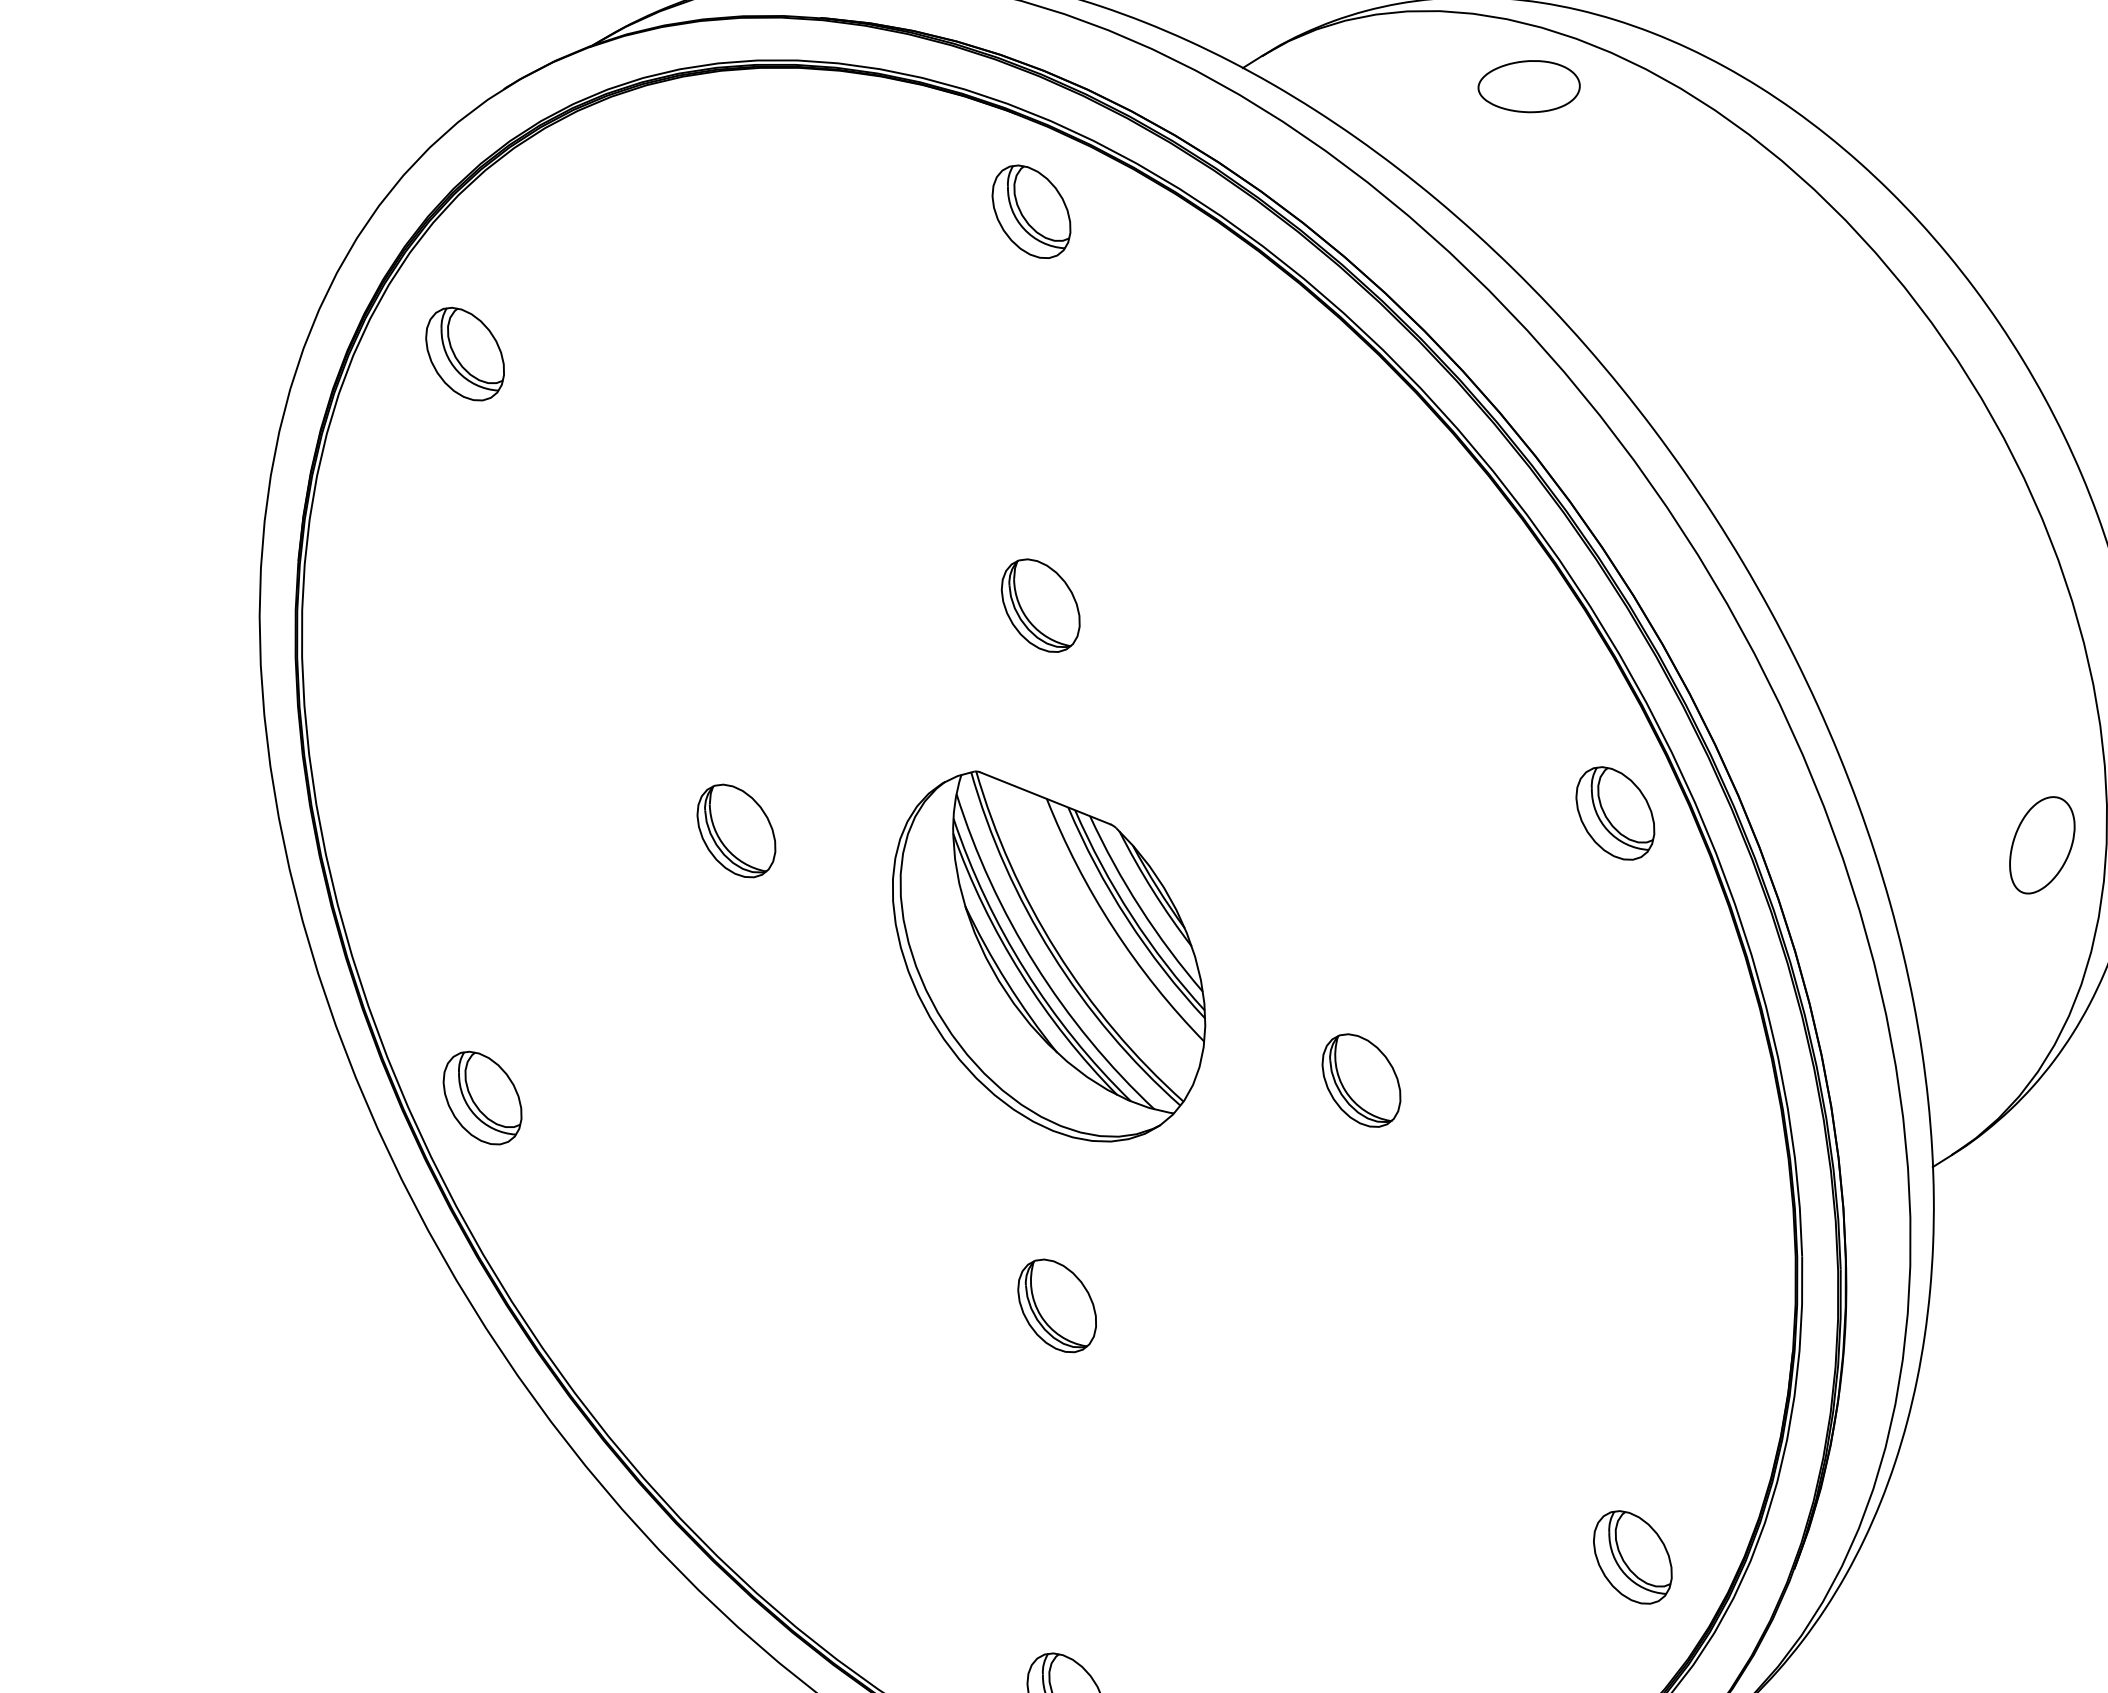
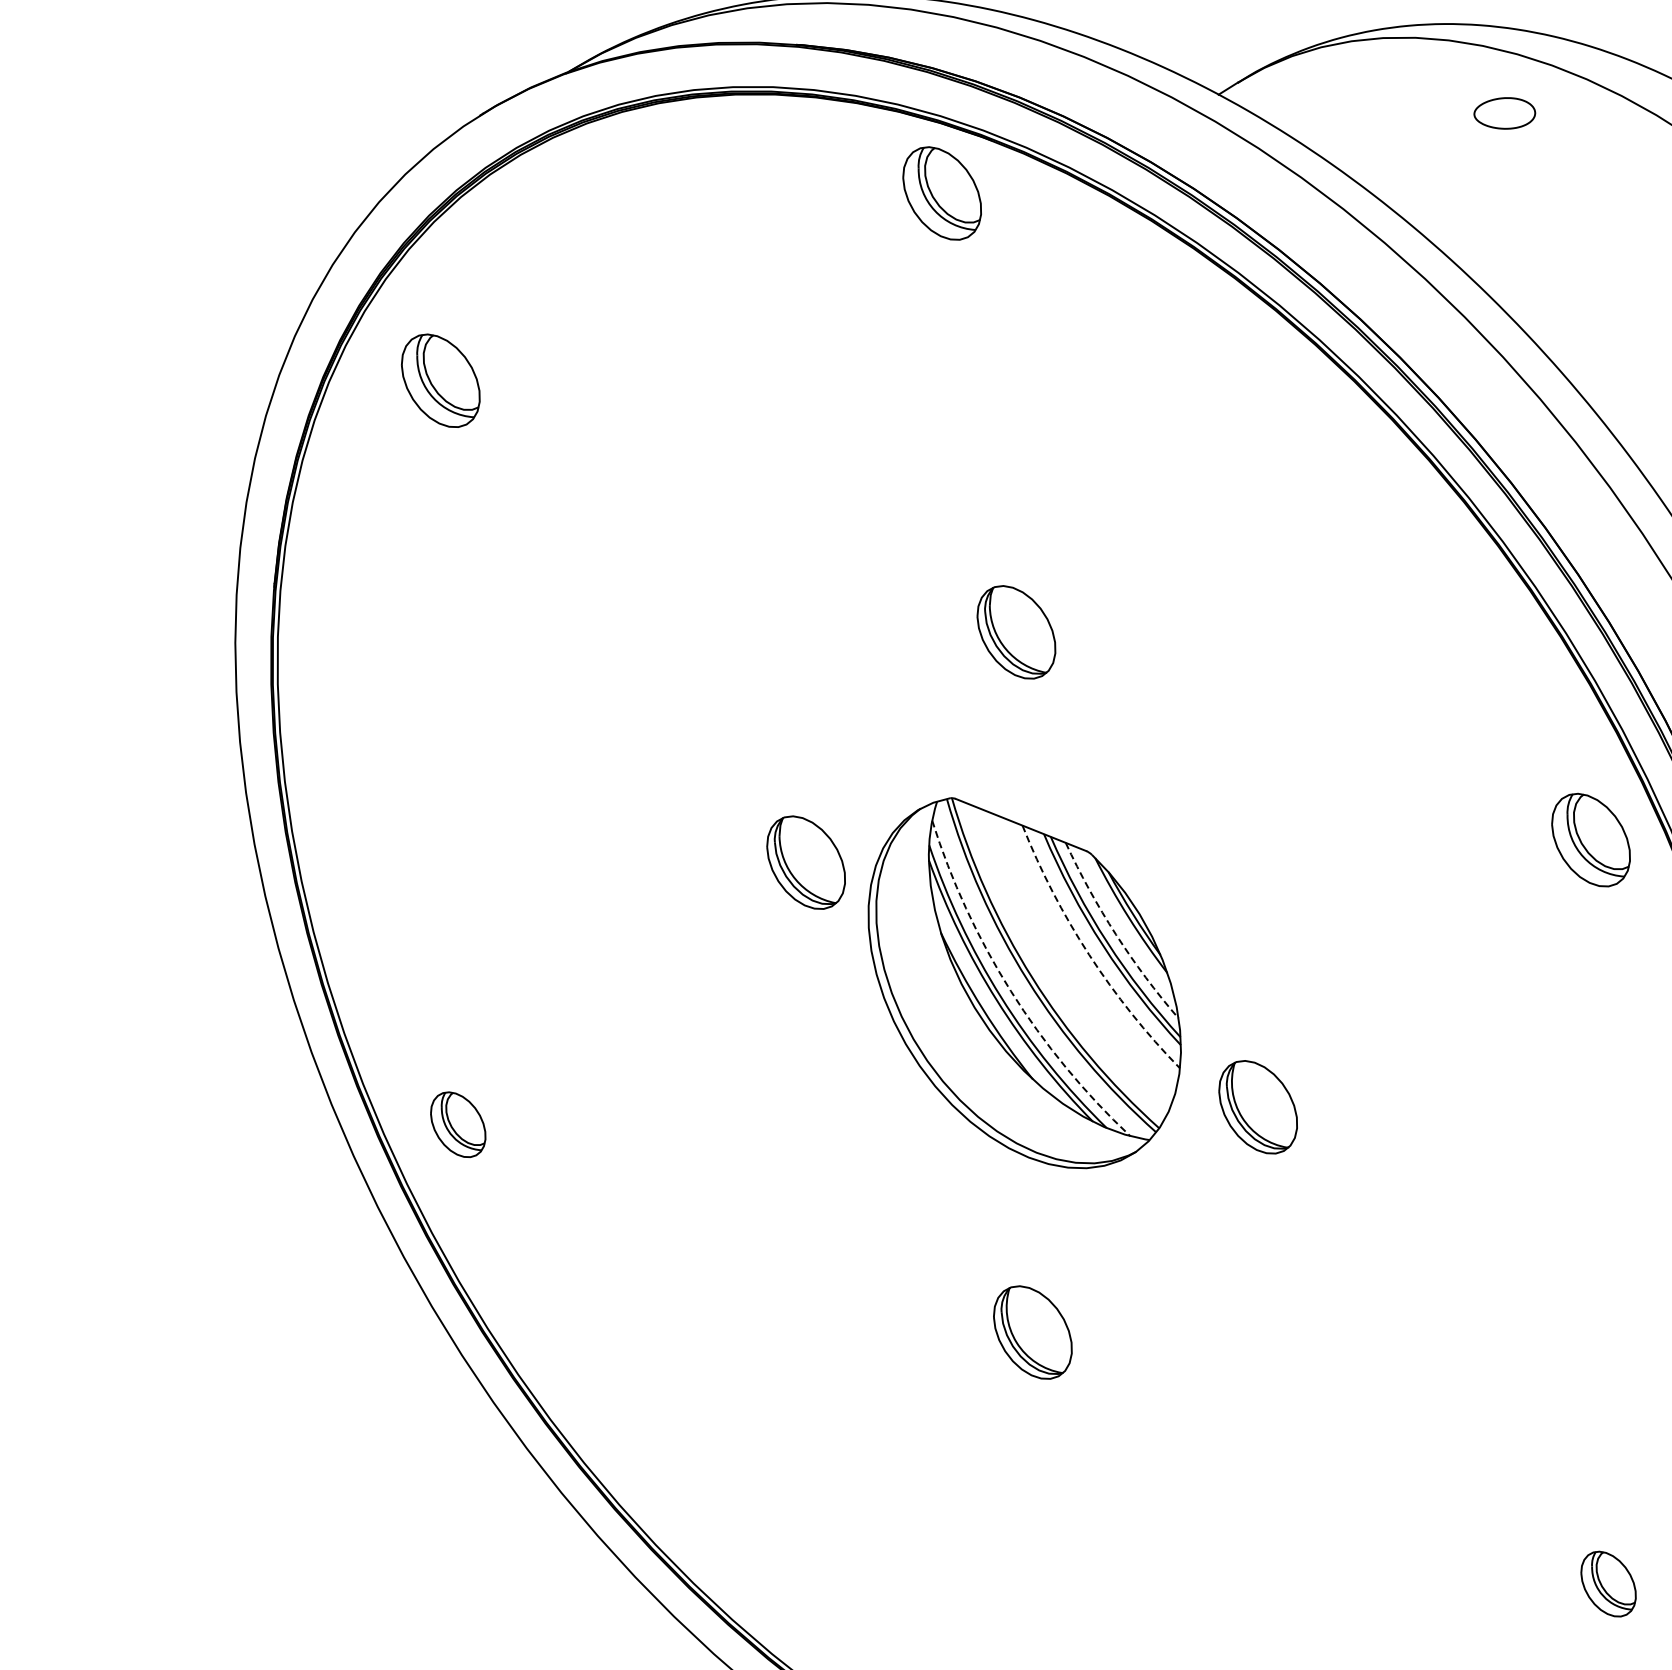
part: (1528, 86) -> (1504, 113), size x0.6
part: (1031, 211) -> (942, 193), moved
part: (736, 830) -> (806, 862), moved
arc: (1140, 907) -> (1116, 934), solid -> dashed
arc: (1113, 928) -> (1089, 955), solid -> dashed
arc: (1035, 964) -> (1011, 991), solid -> dashed
part: (1361, 1080) -> (1258, 1107), moved
part: (482, 1097) -> (458, 1124), size x0.7
part: (1632, 1557) -> (1608, 1584), size x0.7

